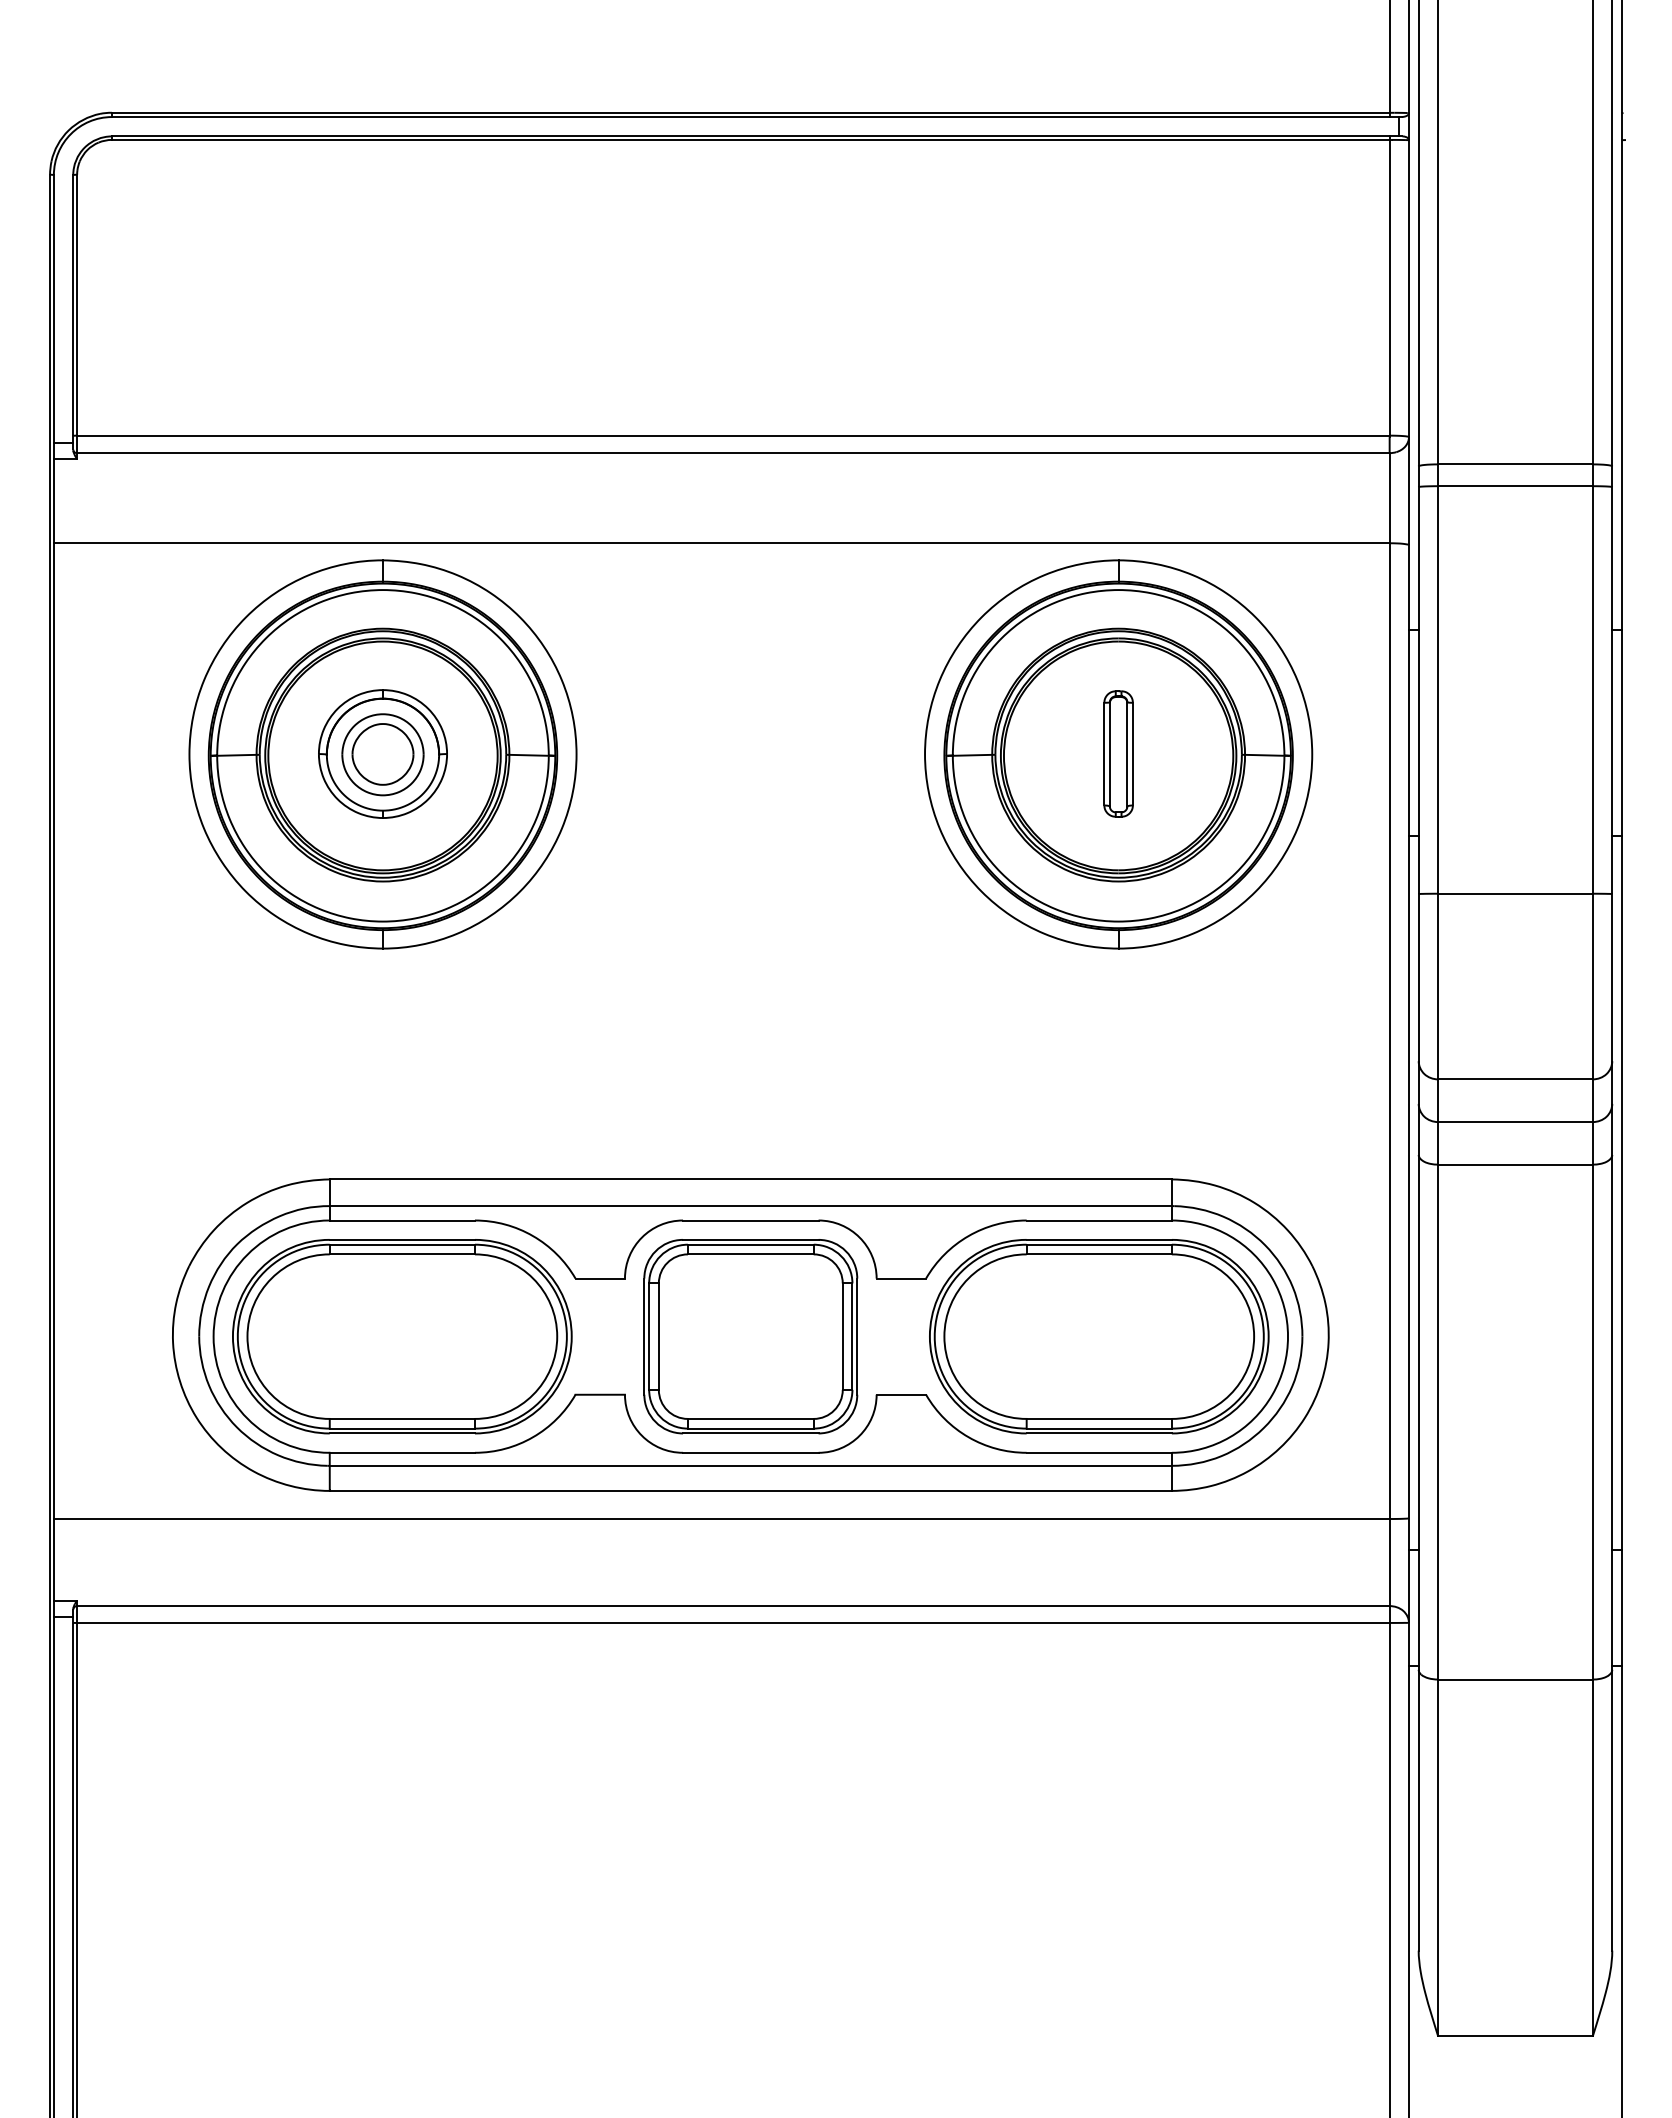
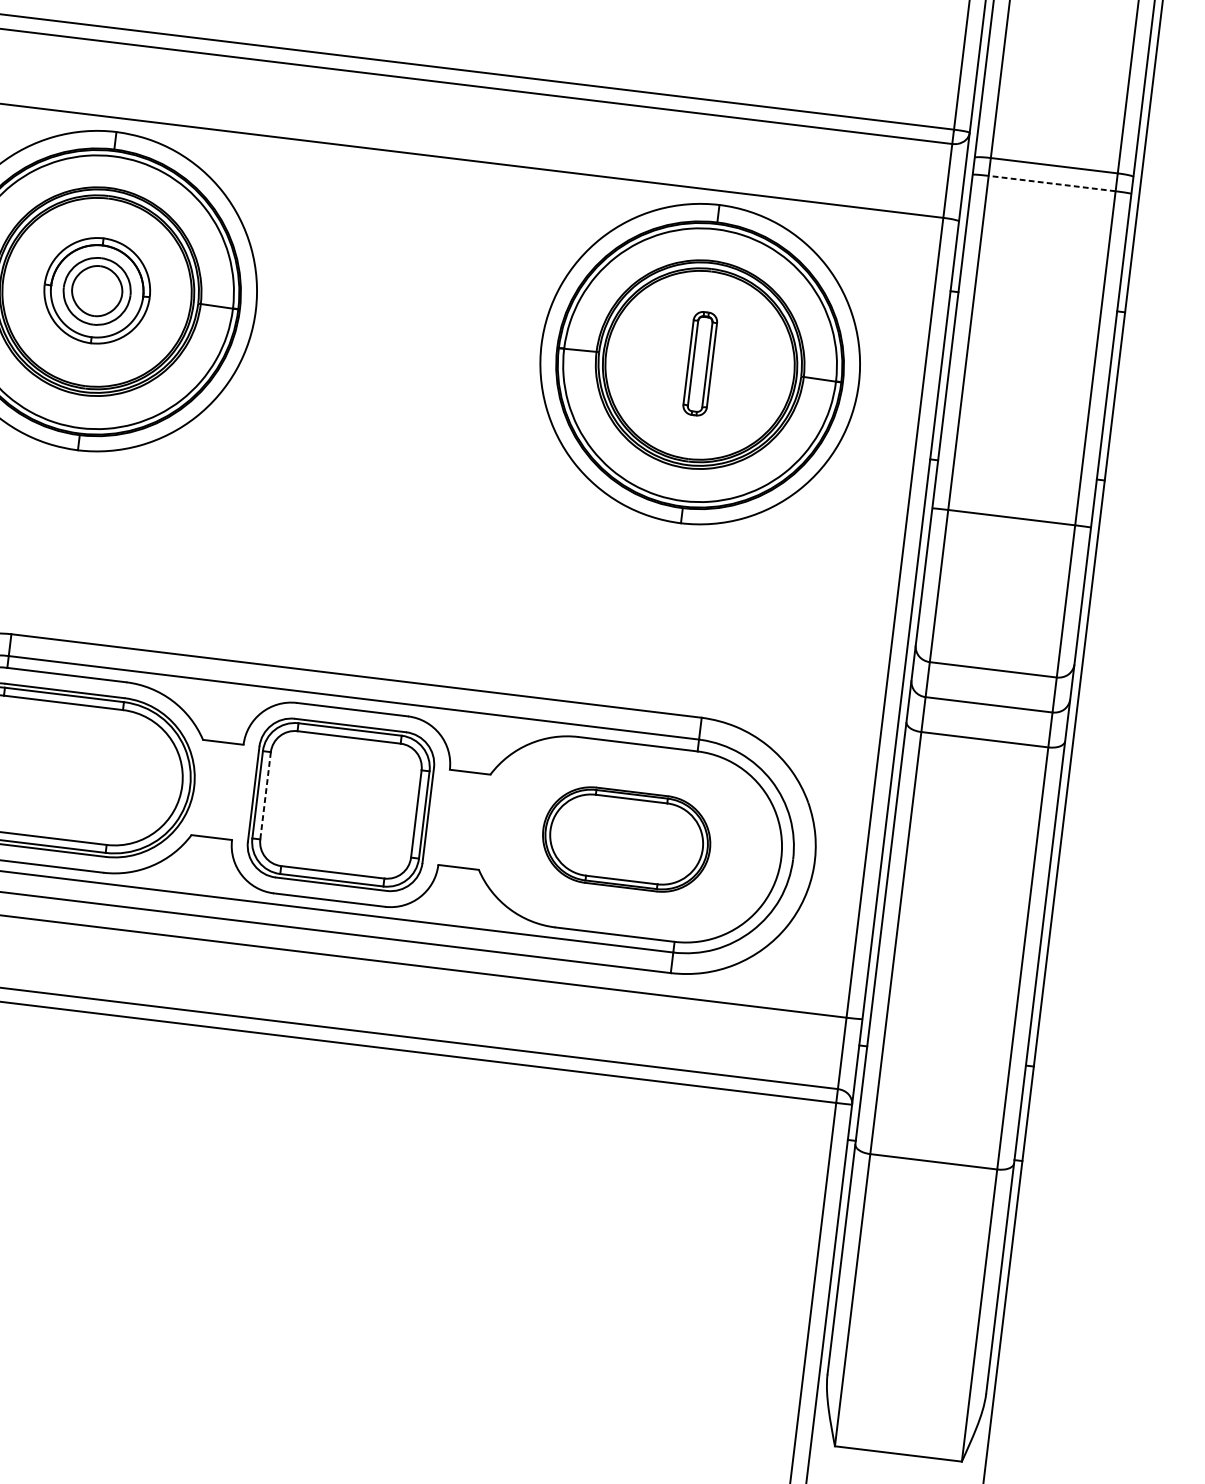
line: (1514, 486) -> (1051, 183), solid -> dashed
part: (1099, 1336) -> (626, 839), size x0.6
line: (658, 1337) -> (265, 796), solid -> dashed

